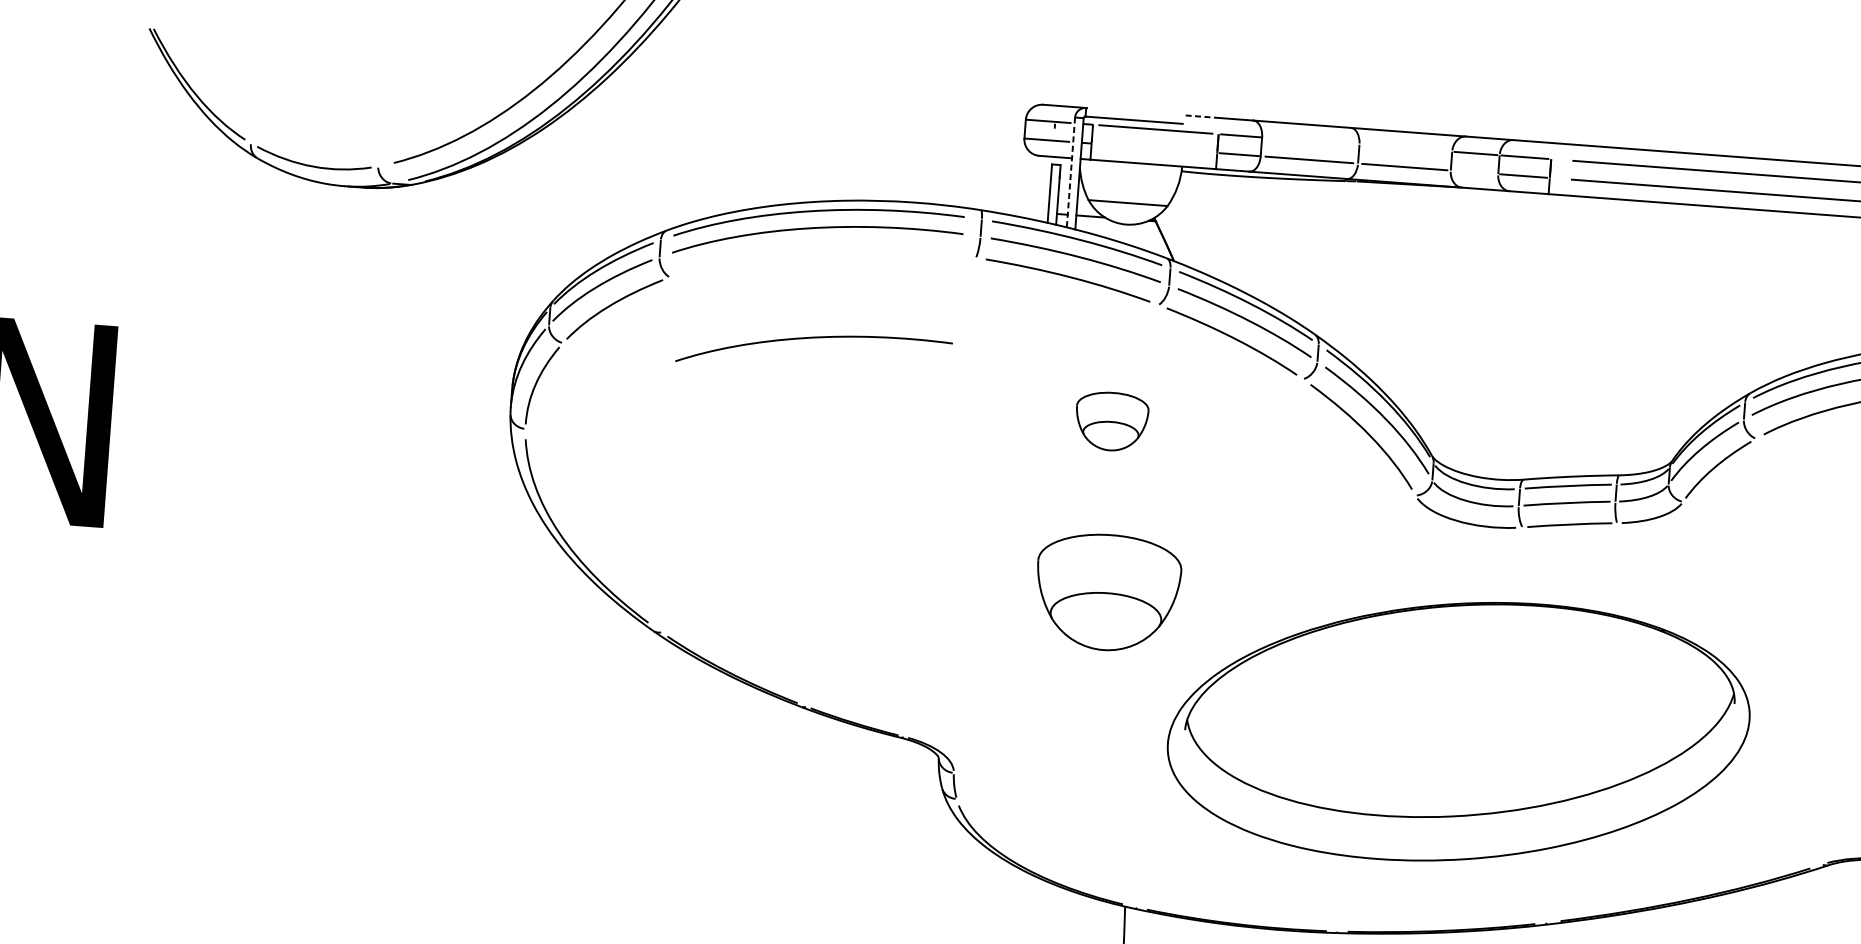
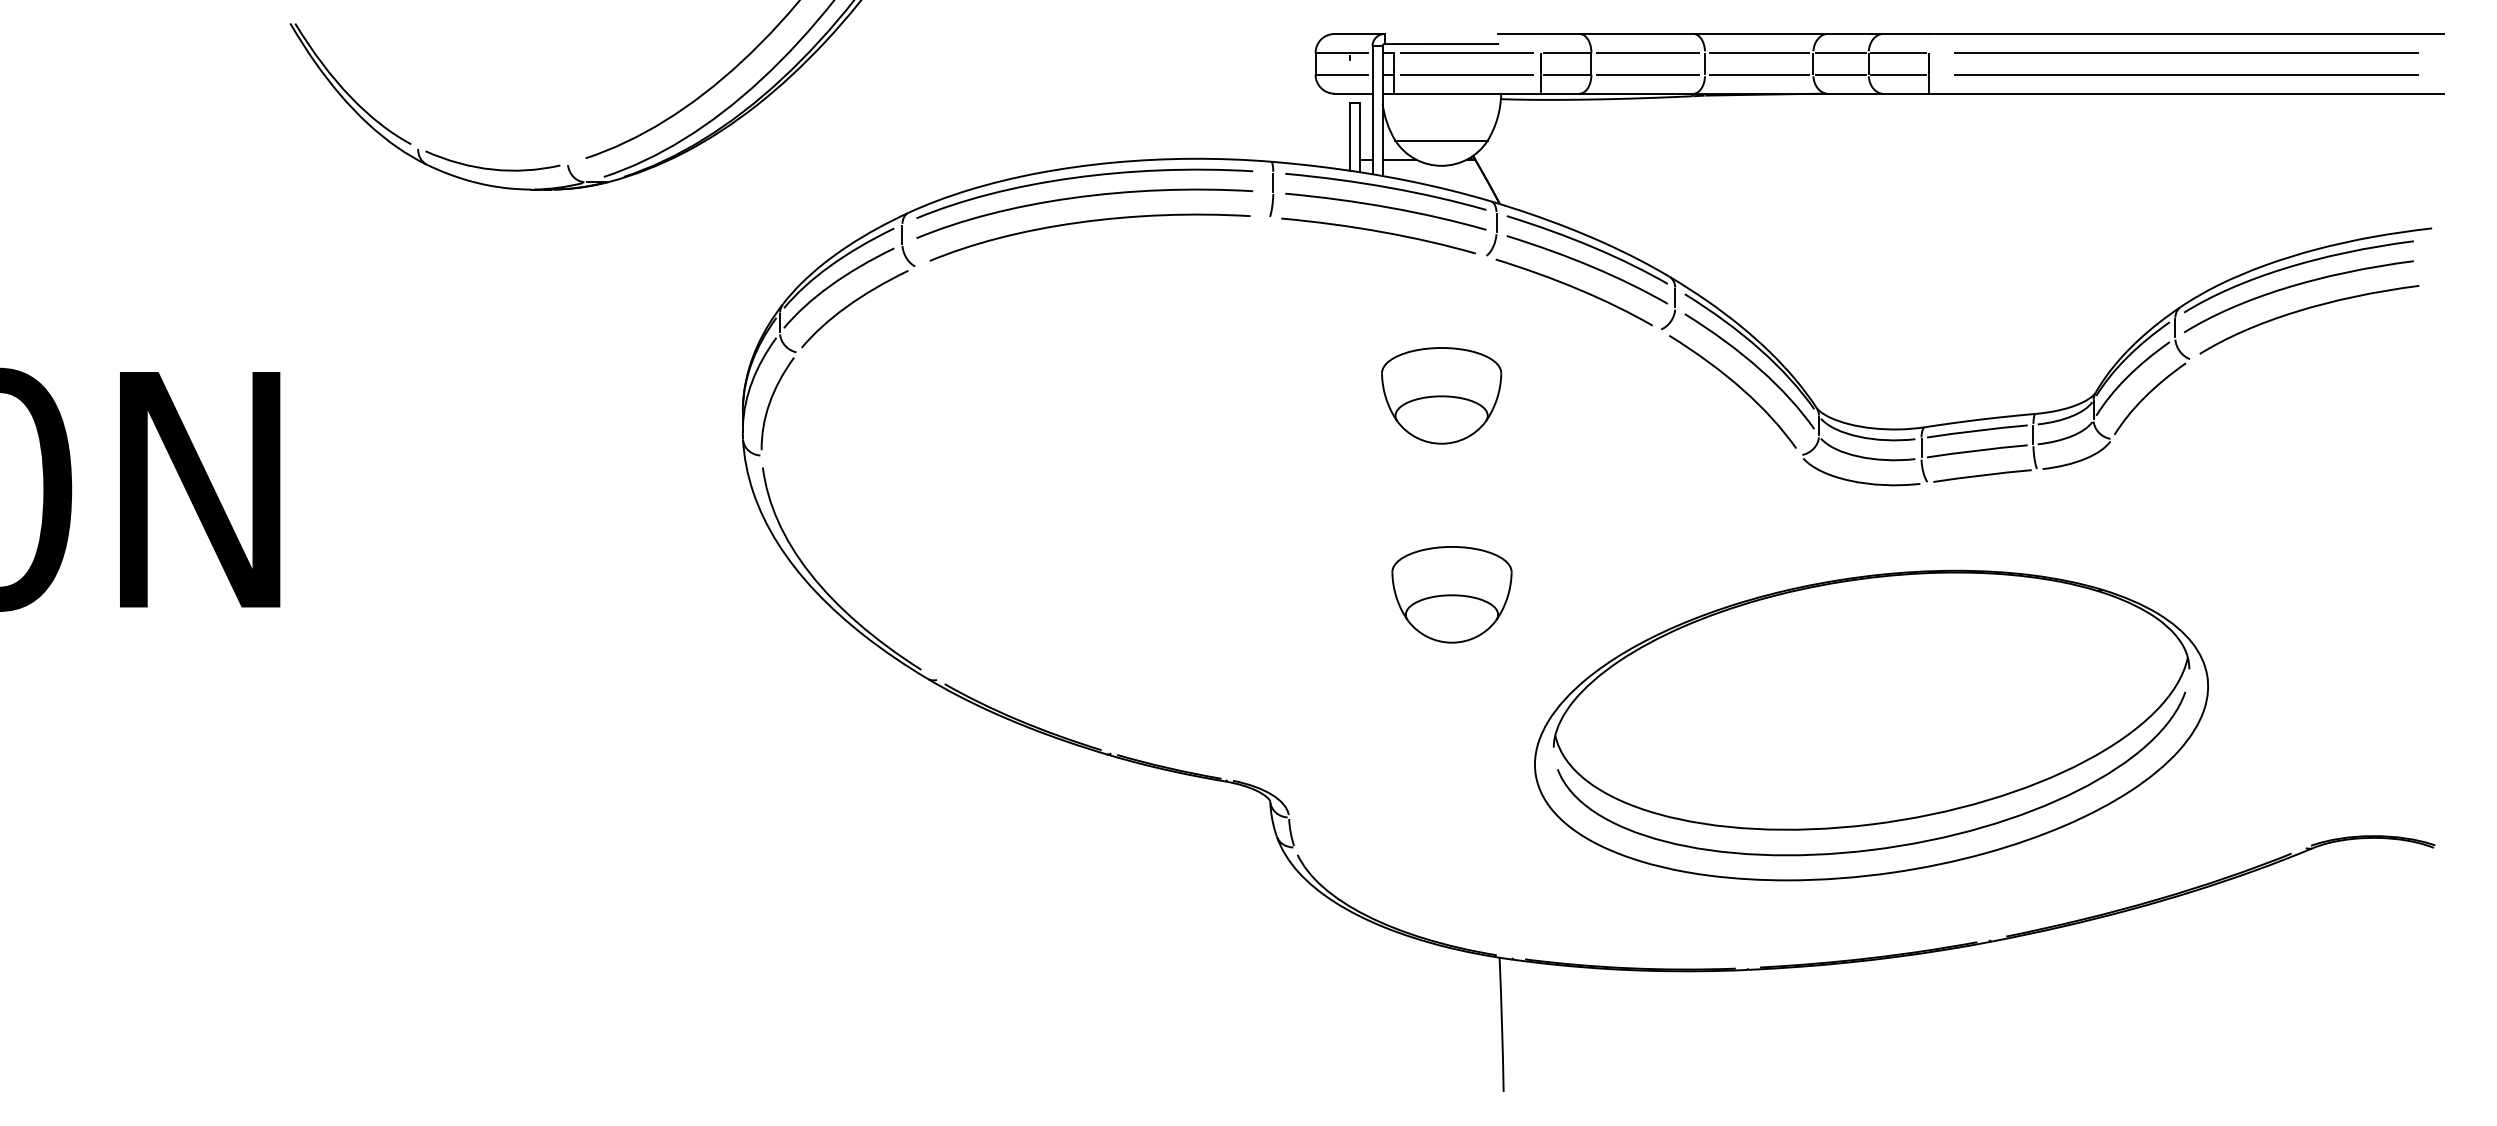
line: (1200, 117) -> (1518, 34), dashed -> solid
line: (1311, 140) -> (1648, 52), added
line: (1406, 147) -> (1759, 52), added
line: (1154, 148) -> (1467, 74), added
line: (1070, 172) -> (1372, 110), dashed -> solid
line: (1474, 172) -> (1840, 74), added
curve: (814, 338) -> (1089, 222), moved
part: (1111, 421) -> (1441, 395), size x1.43
part: (1107, 592) -> (1451, 594), size x0.71
curve: (1459, 836) -> (1881, 847), added

